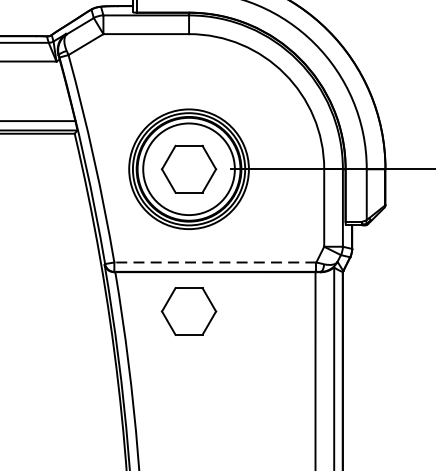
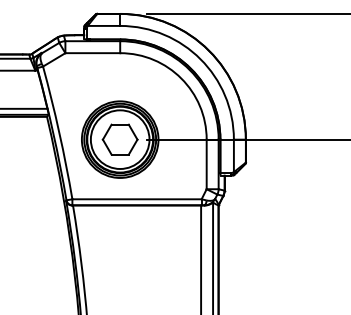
line: (216, 262) -> (137, 199), dashed -> solid
part: (187, 311) -> (119, 230), removed

